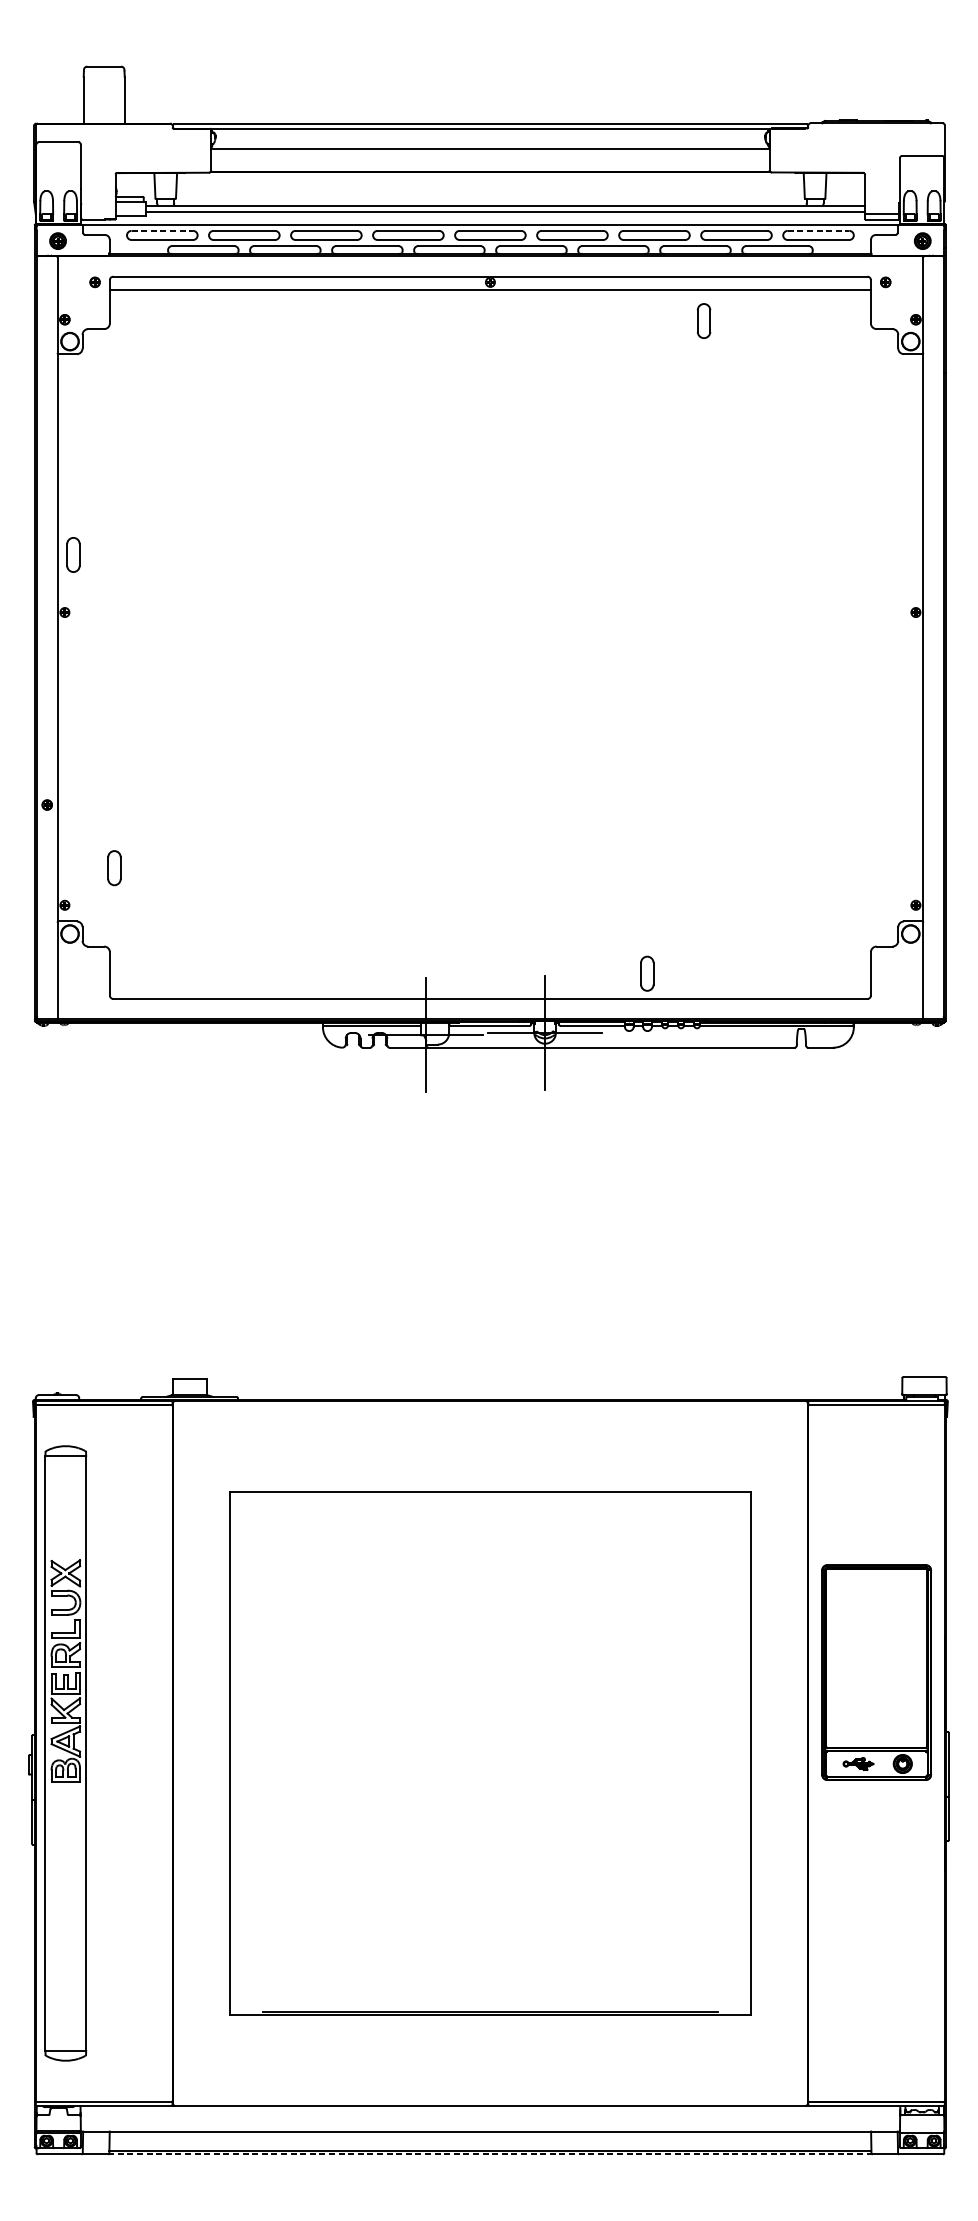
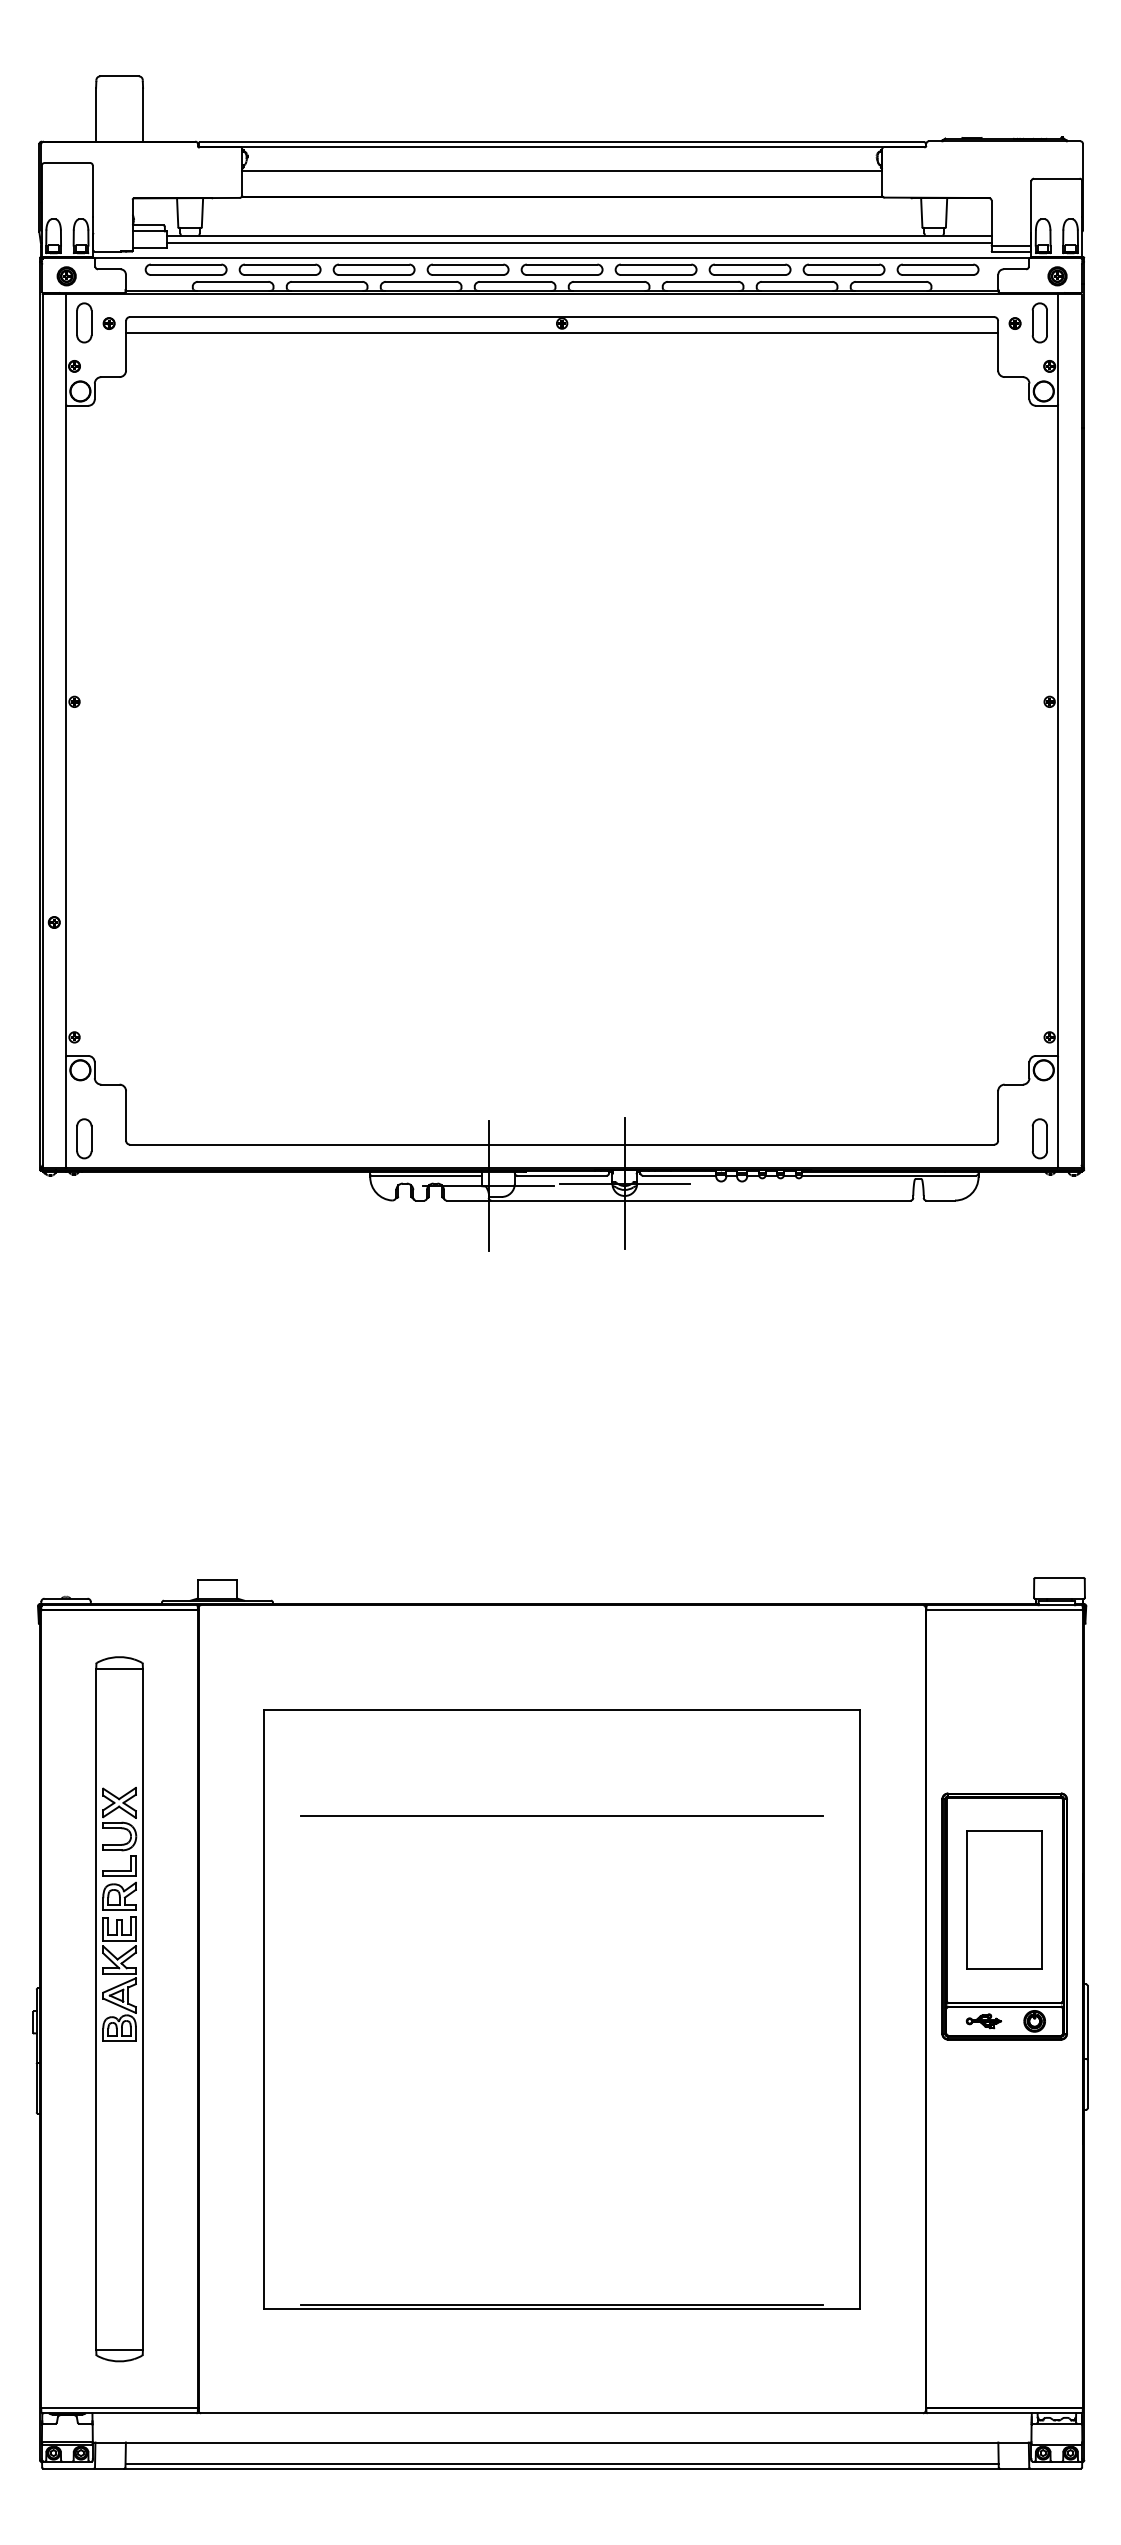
line: (162, 230) -> (186, 264), dashed -> solid
line: (818, 230) -> (938, 264), dashed -> solid
part: (703, 320) -> (1039, 322), moved
part: (73, 554) -> (84, 322), moved
part: (114, 867) -> (84, 1138), moved
part: (646, 973) -> (1039, 1138), moved
line: (490, 1584) -> (562, 1815), added
part: (876, 1657) -> (1004, 1899), added
part: (65, 1753) -> (119, 2009), moved
line: (490, 2154) -> (562, 2468), dashed -> solid

